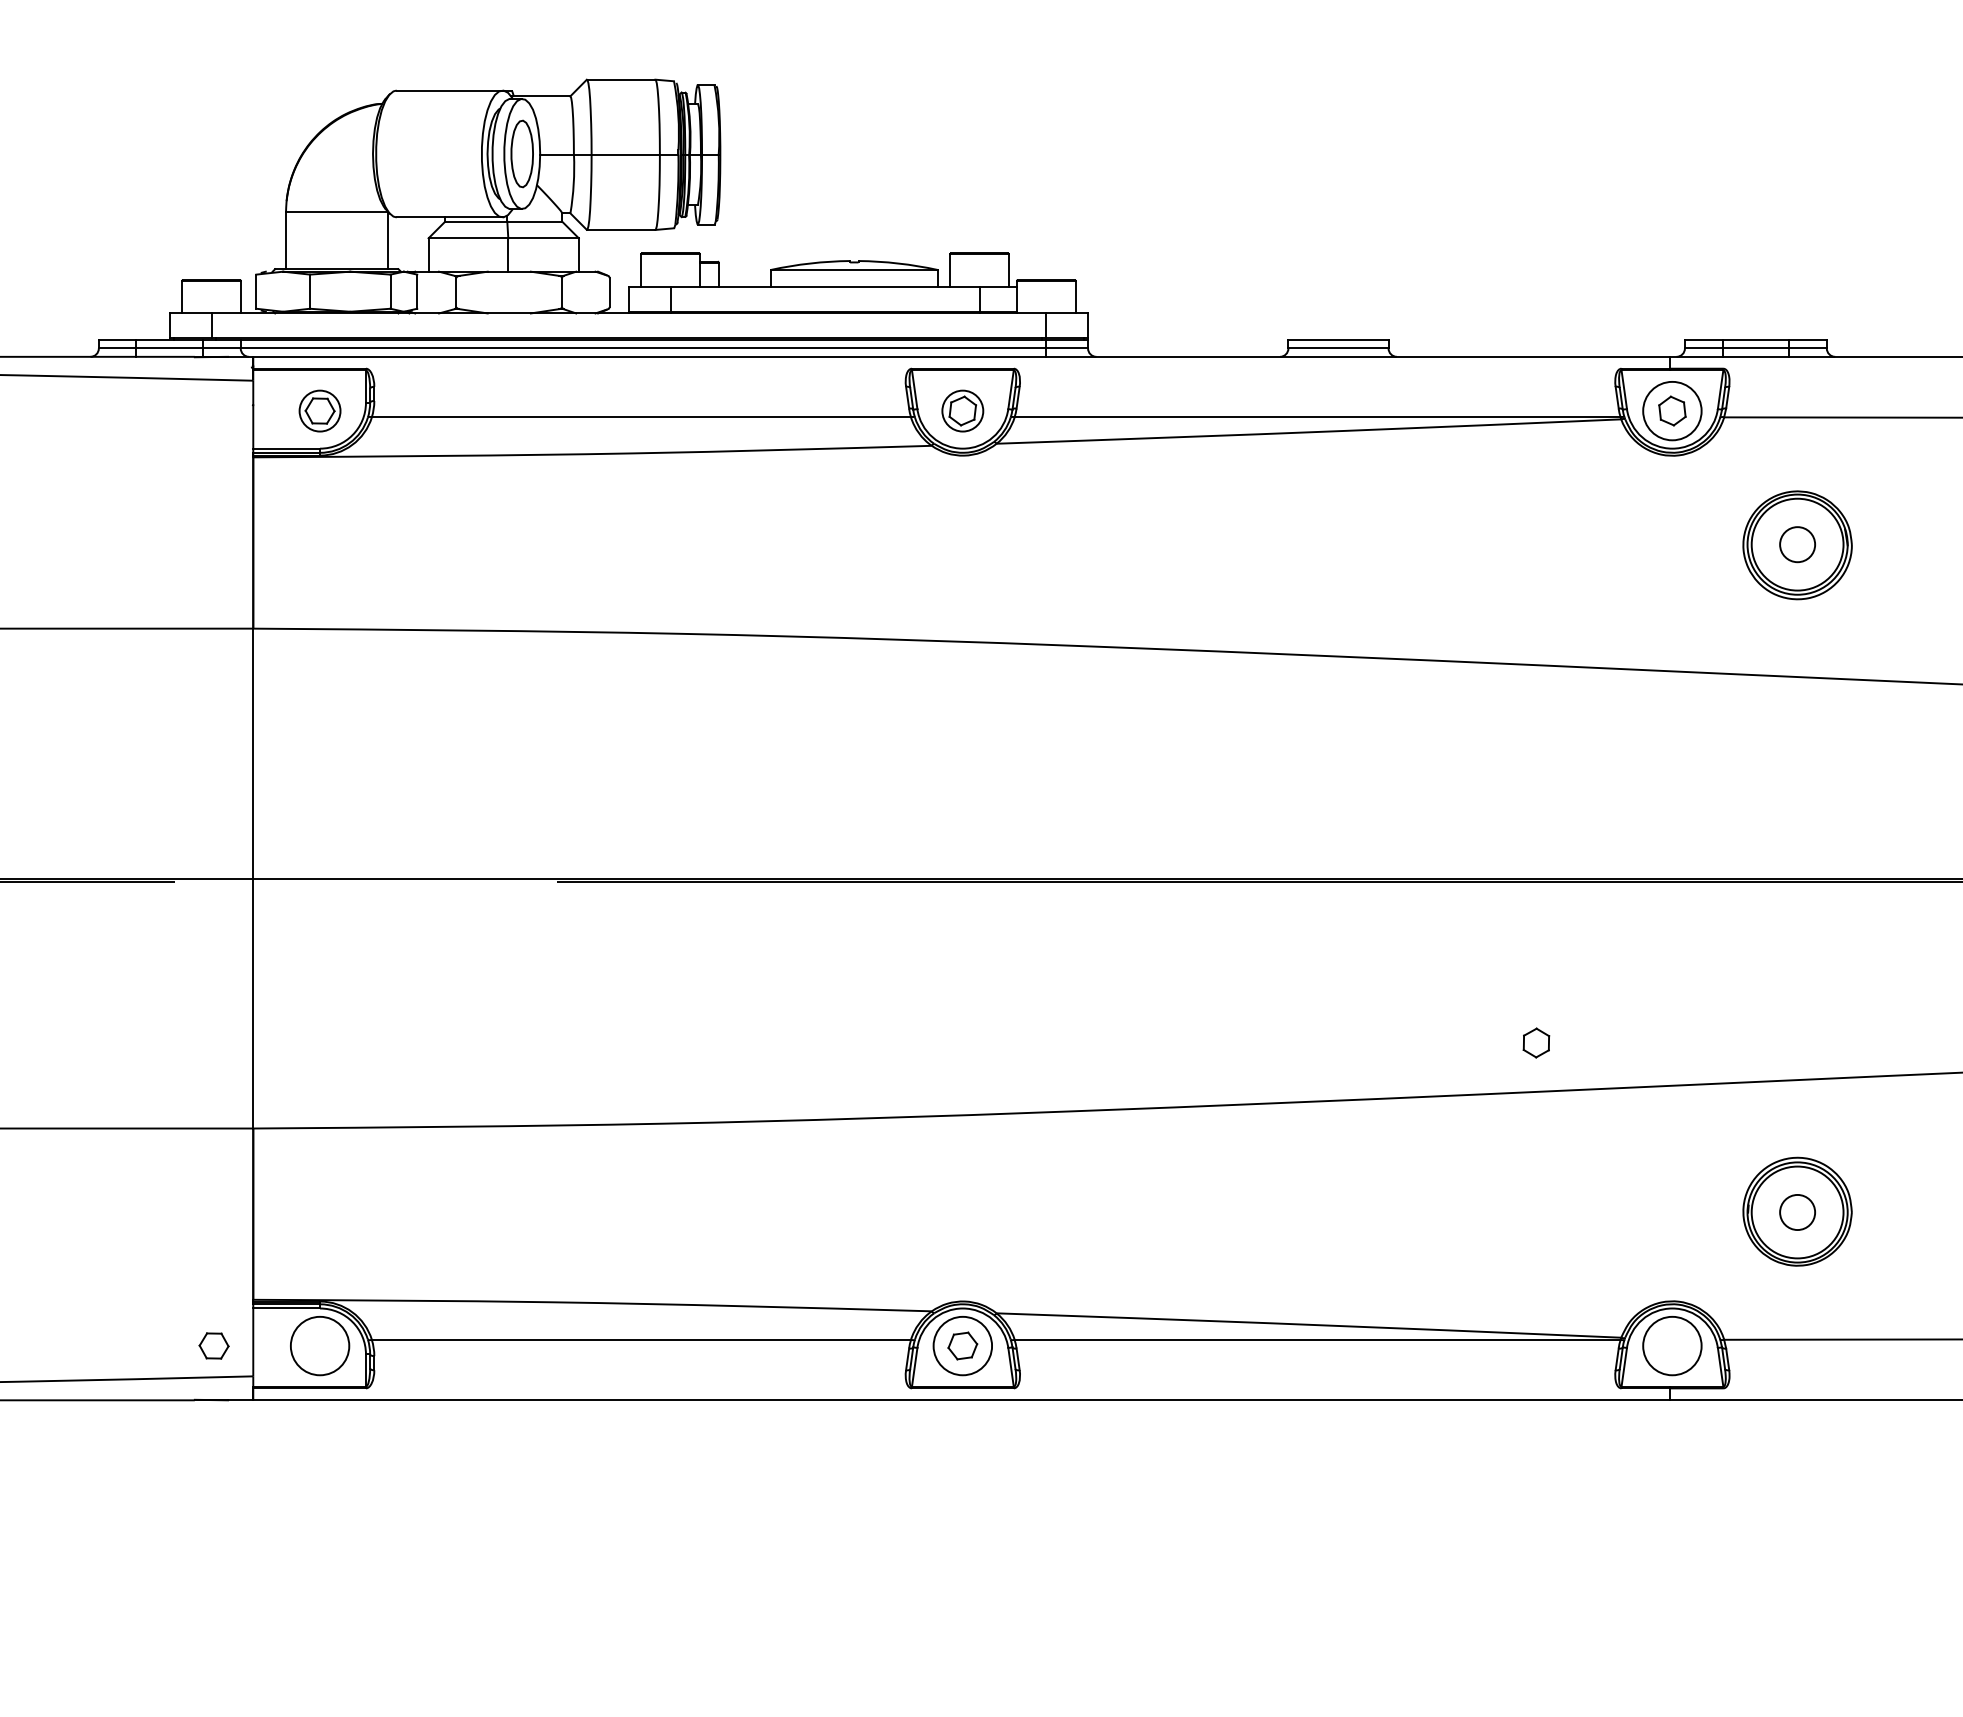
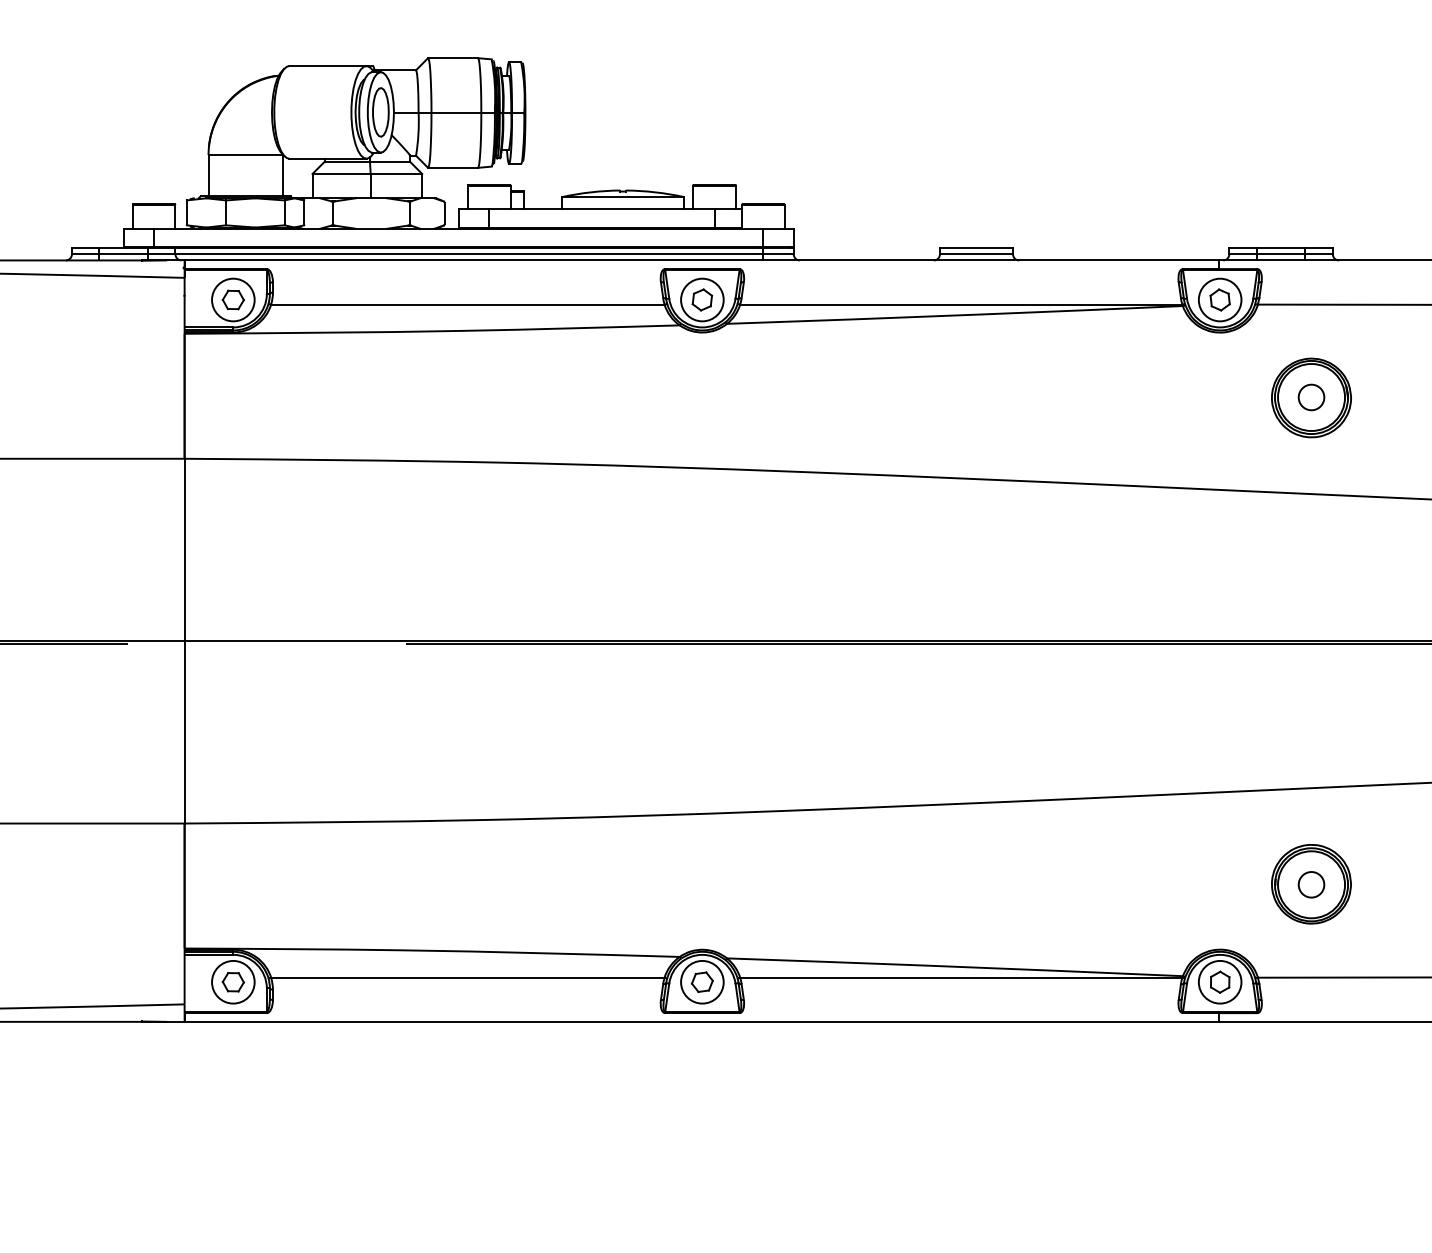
circle: (319, 410) -> (232, 299), size x1.43
circle: (962, 410) -> (702, 299), size x1.43
part: (1536, 1042) -> (1220, 981), moved
part: (213, 1345) -> (232, 981), moved

